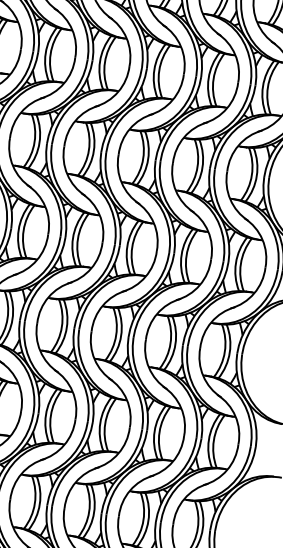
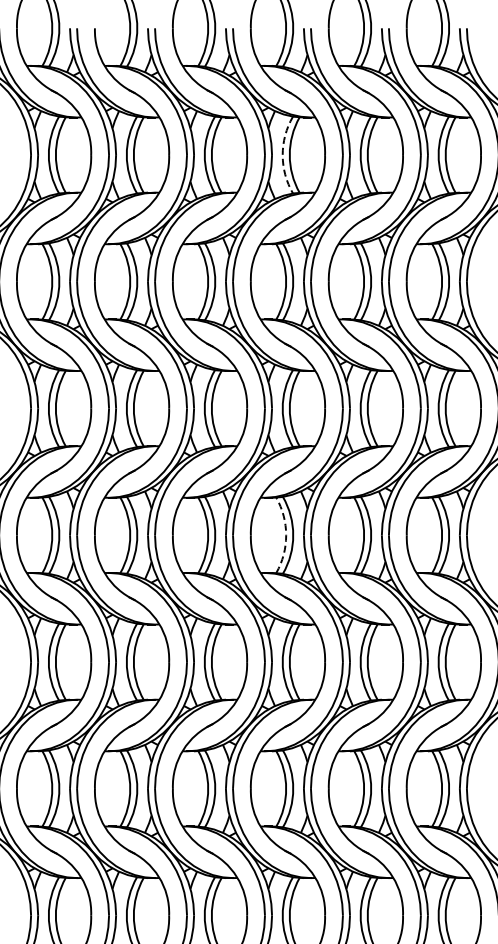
arc: (154, 70) -> (282, 155), solid -> dashed
arc: (116, 335) -> (286, 535), solid -> dashed

